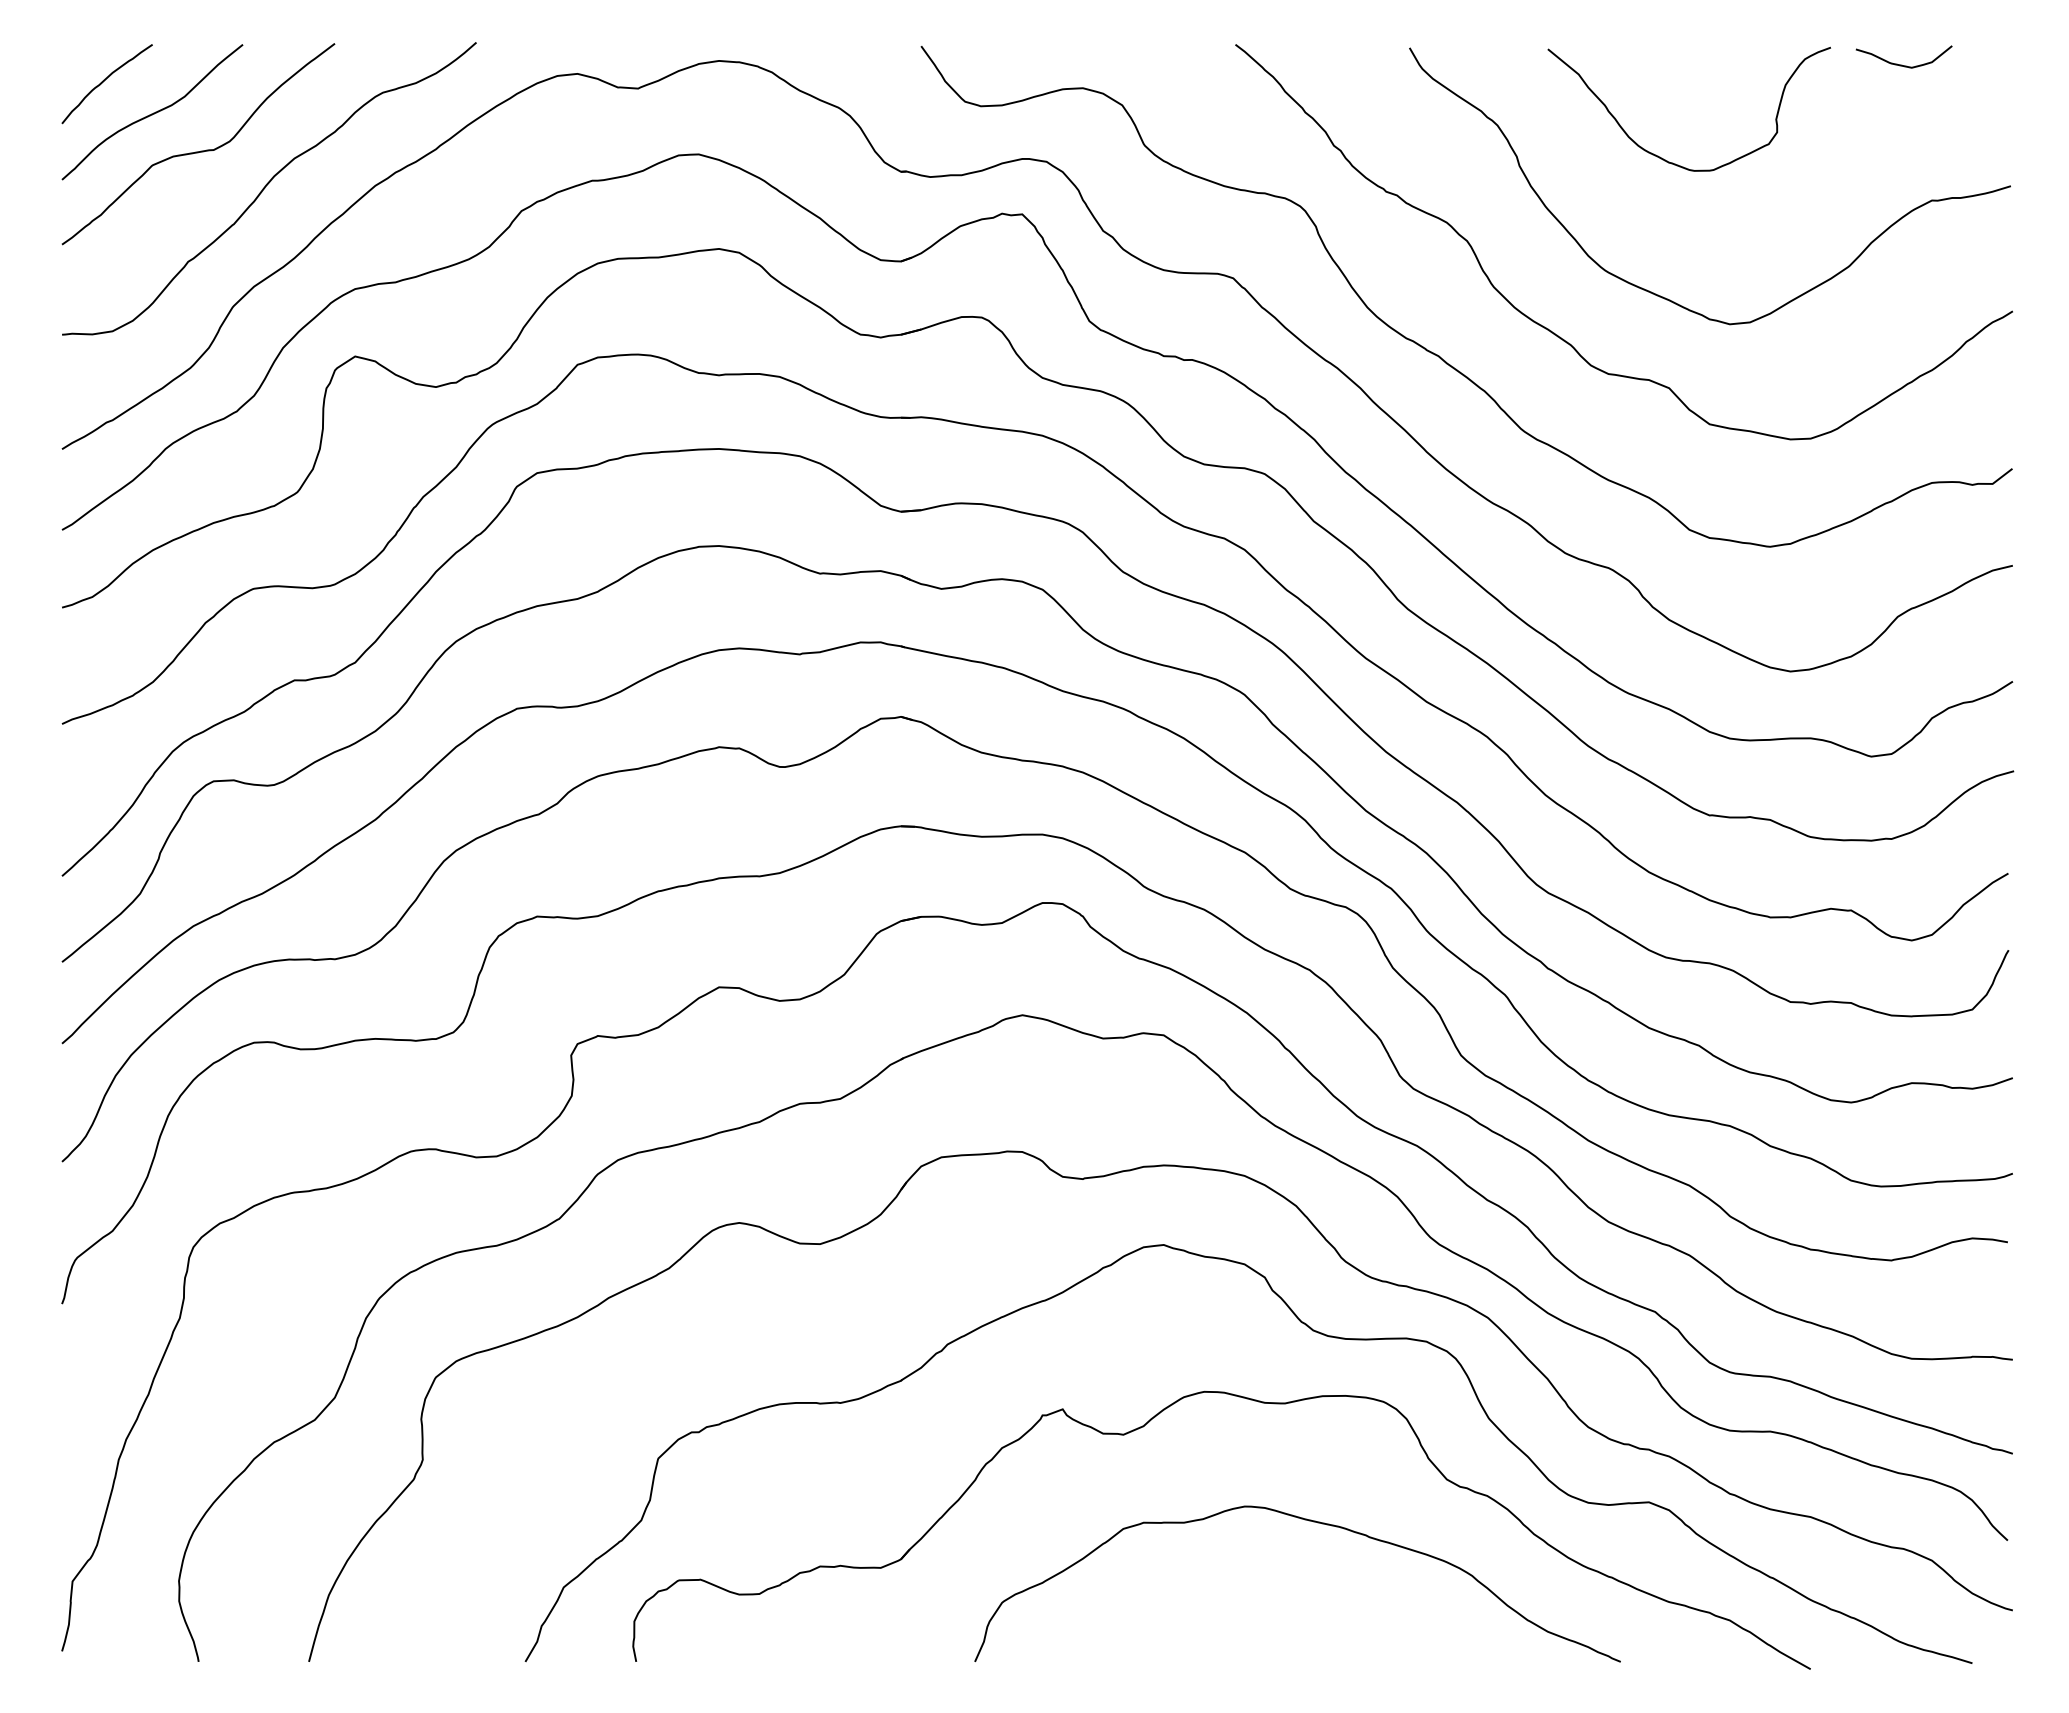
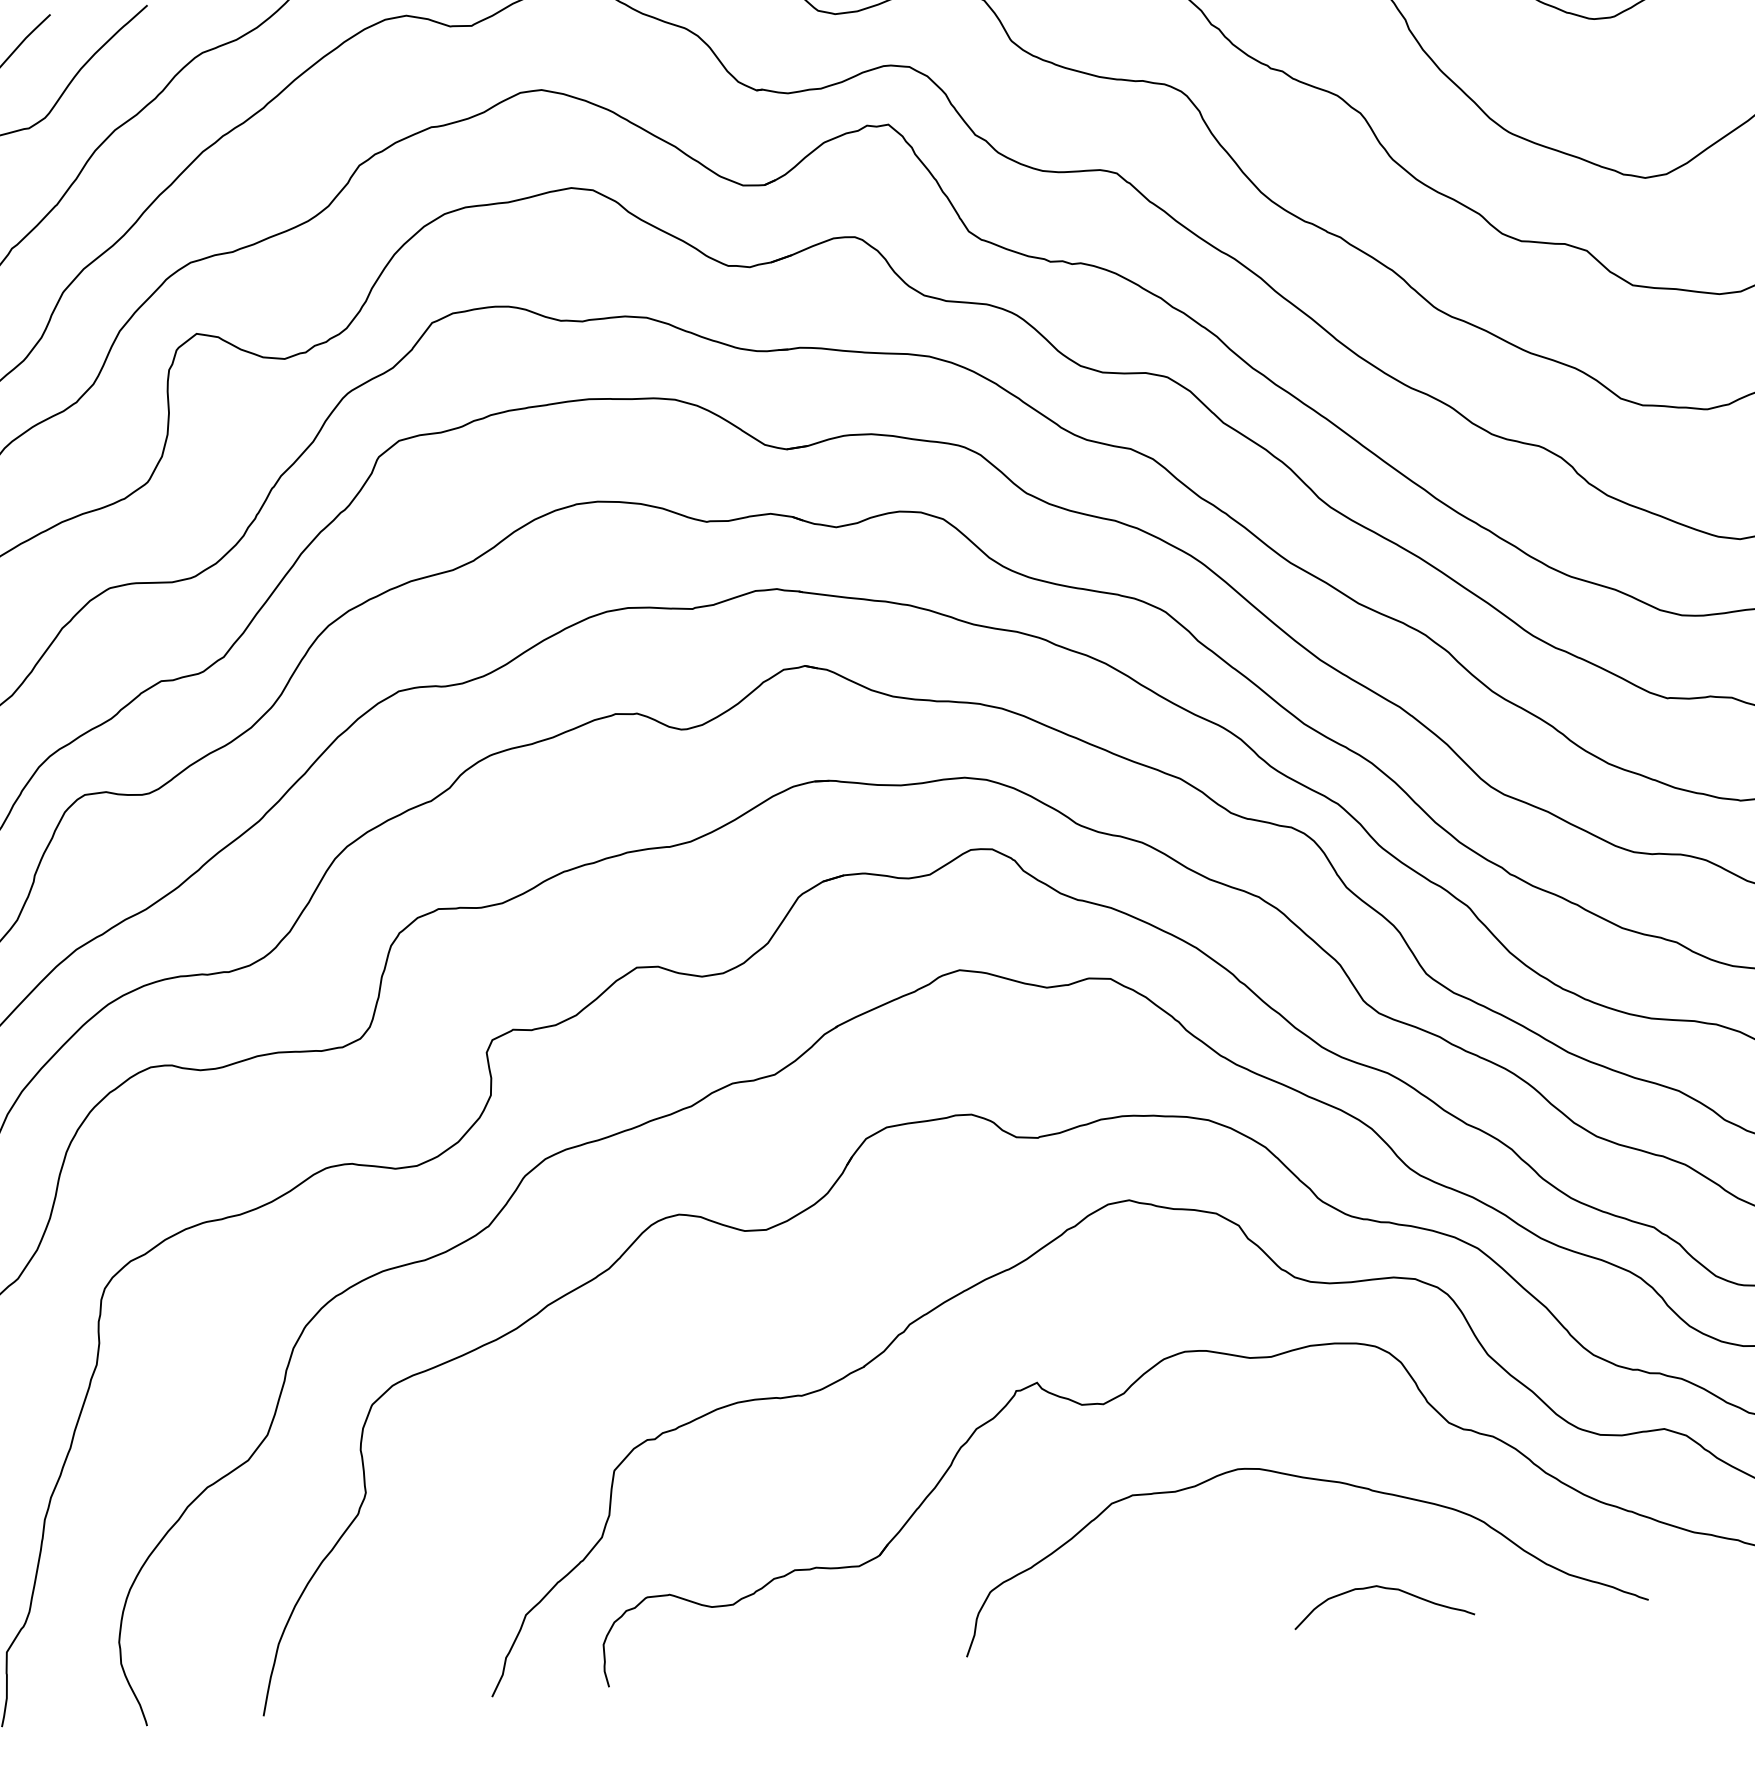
curve: (1375, 1631) -> (1387, 1589), added

